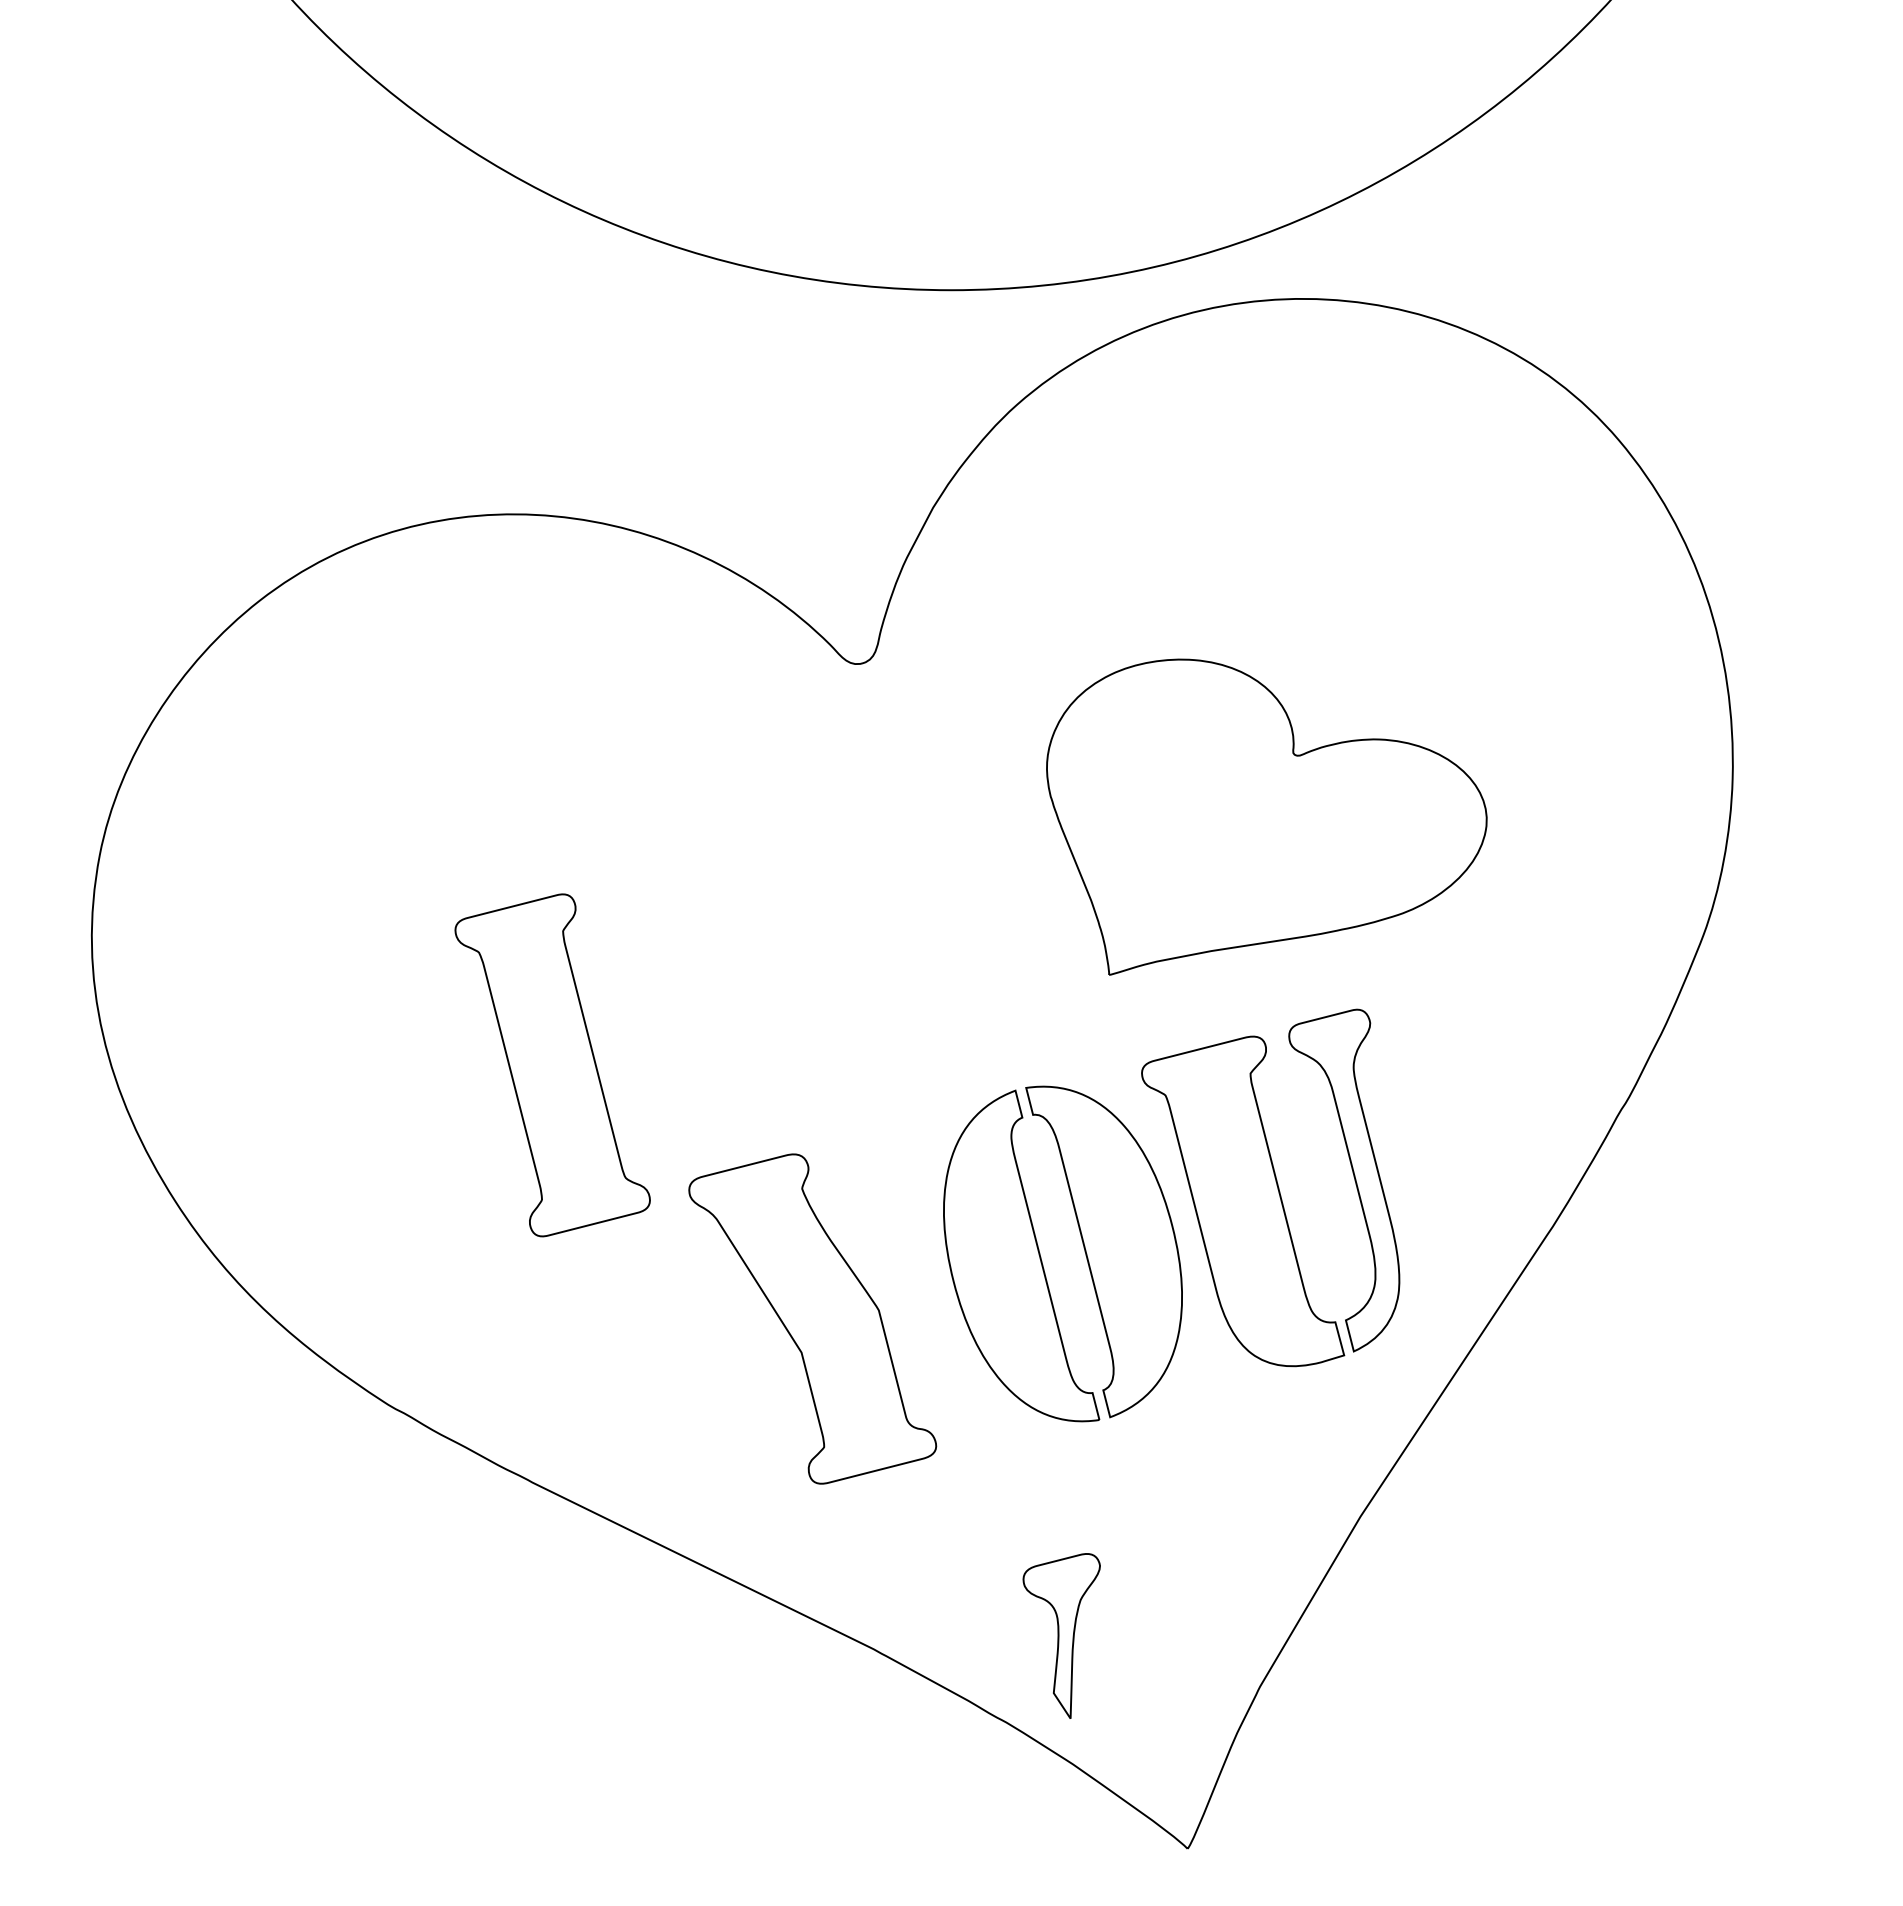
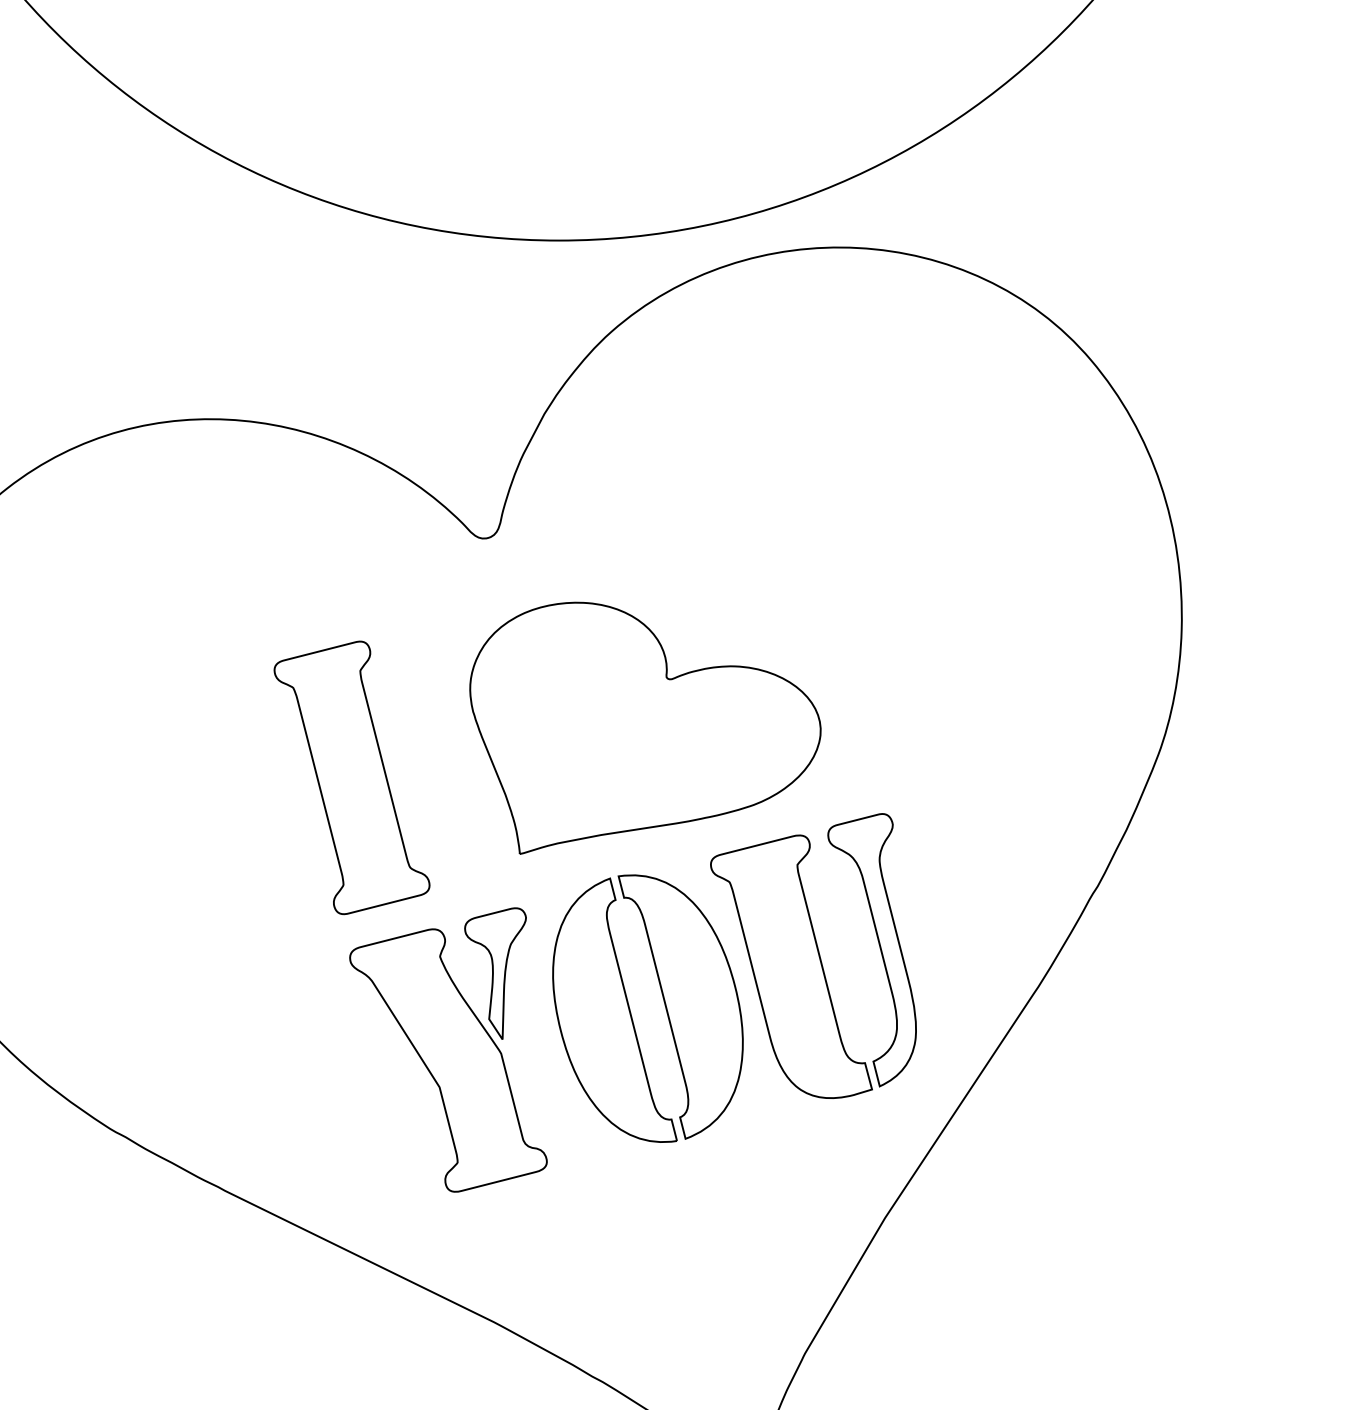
part: (1266, 816) -> (645, 727), moved
part: (552, 1065) -> (351, 777), moved
part: (1061, 1635) -> (495, 973), moved

